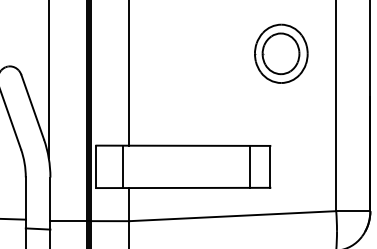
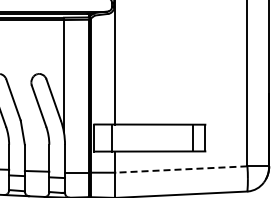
part: (281, 53) -> (212, 65), removed
line: (231, 216) -> (180, 169), solid -> dashed

